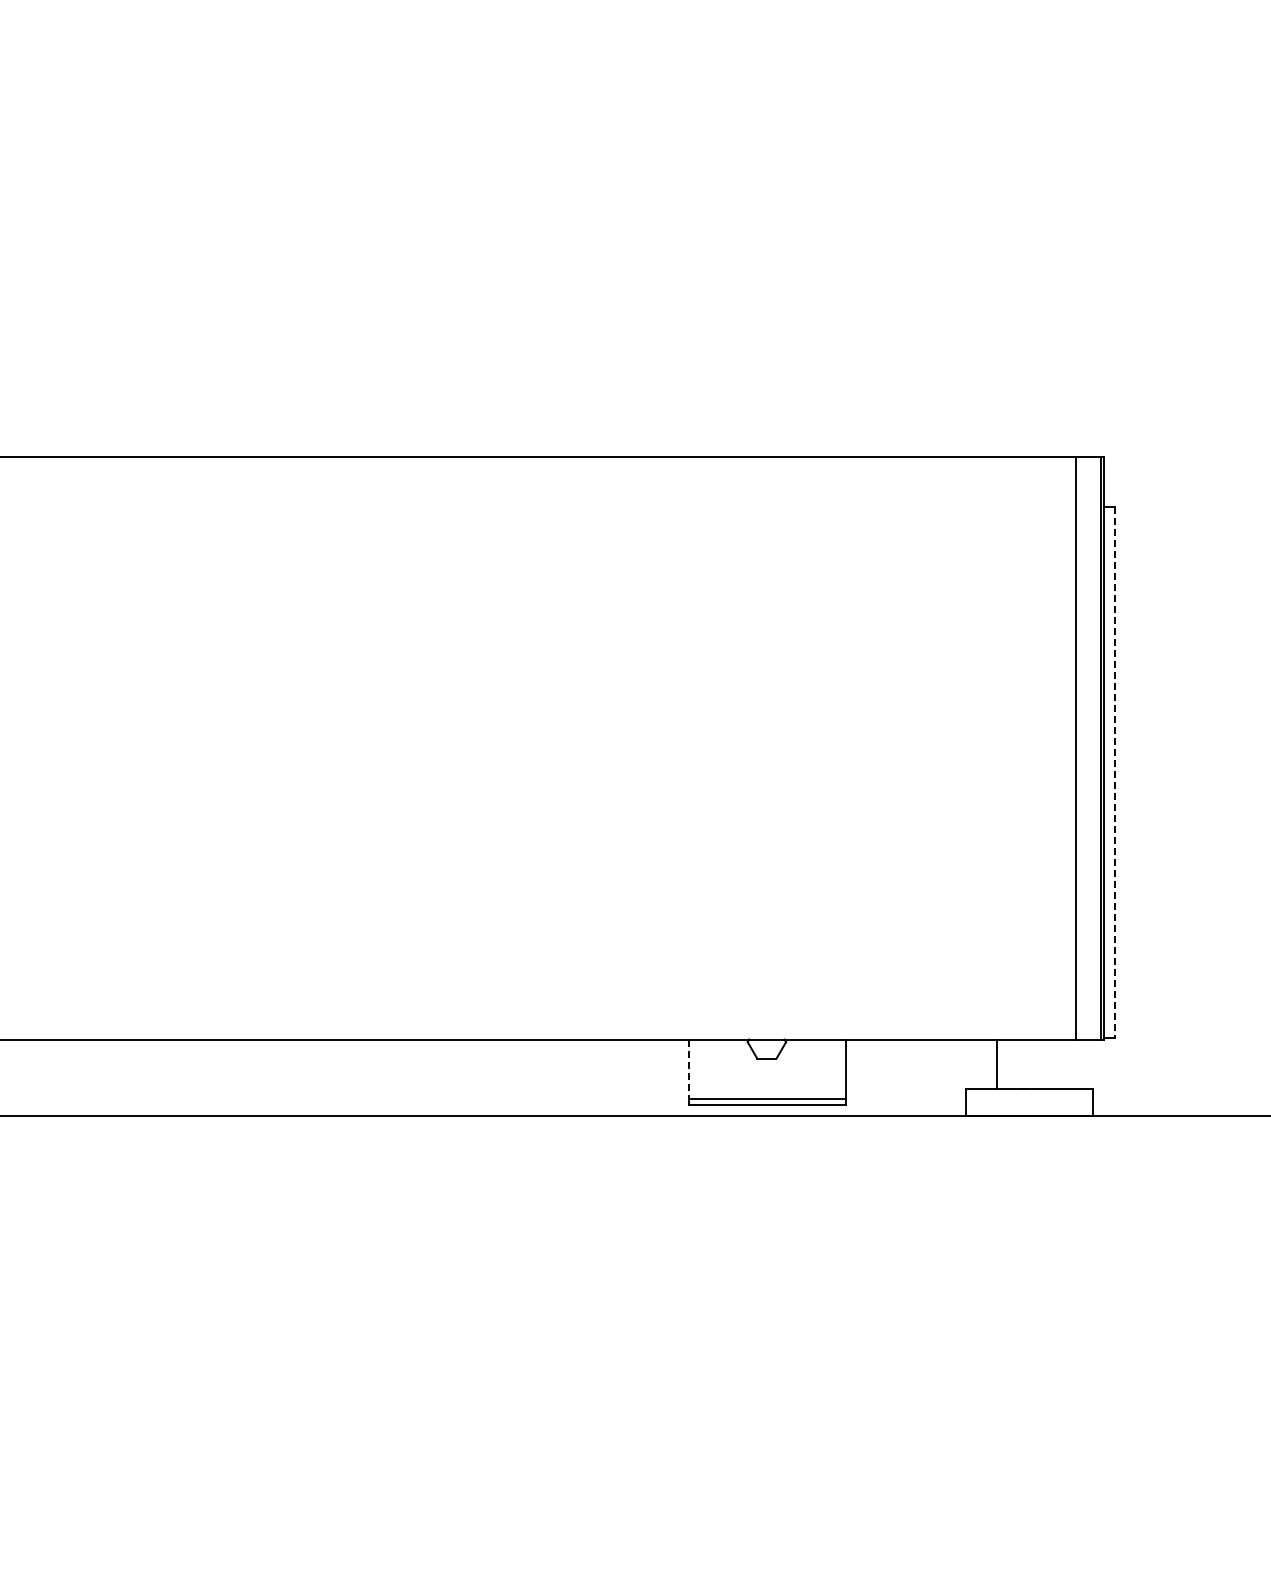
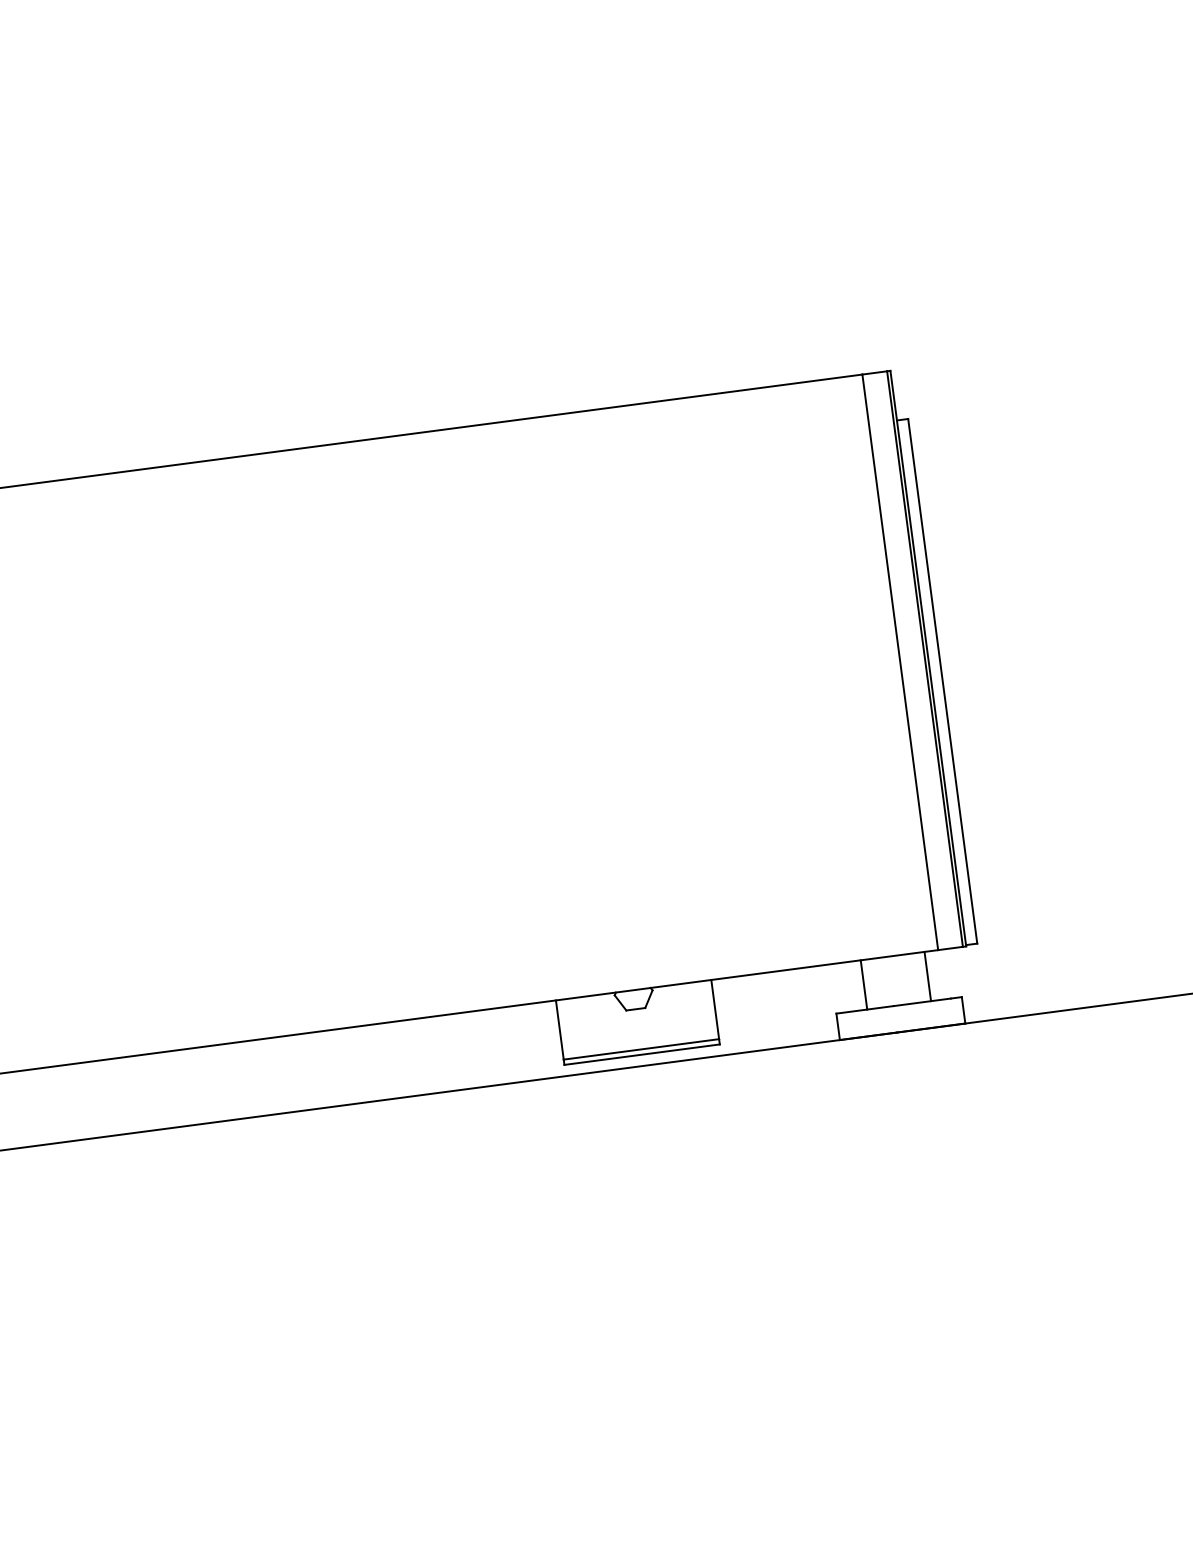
line: (1115, 772) -> (942, 681), dashed -> solid
line: (1061, 1064) -> (927, 976), added
line: (688, 1069) -> (559, 1030), dashed -> solid

